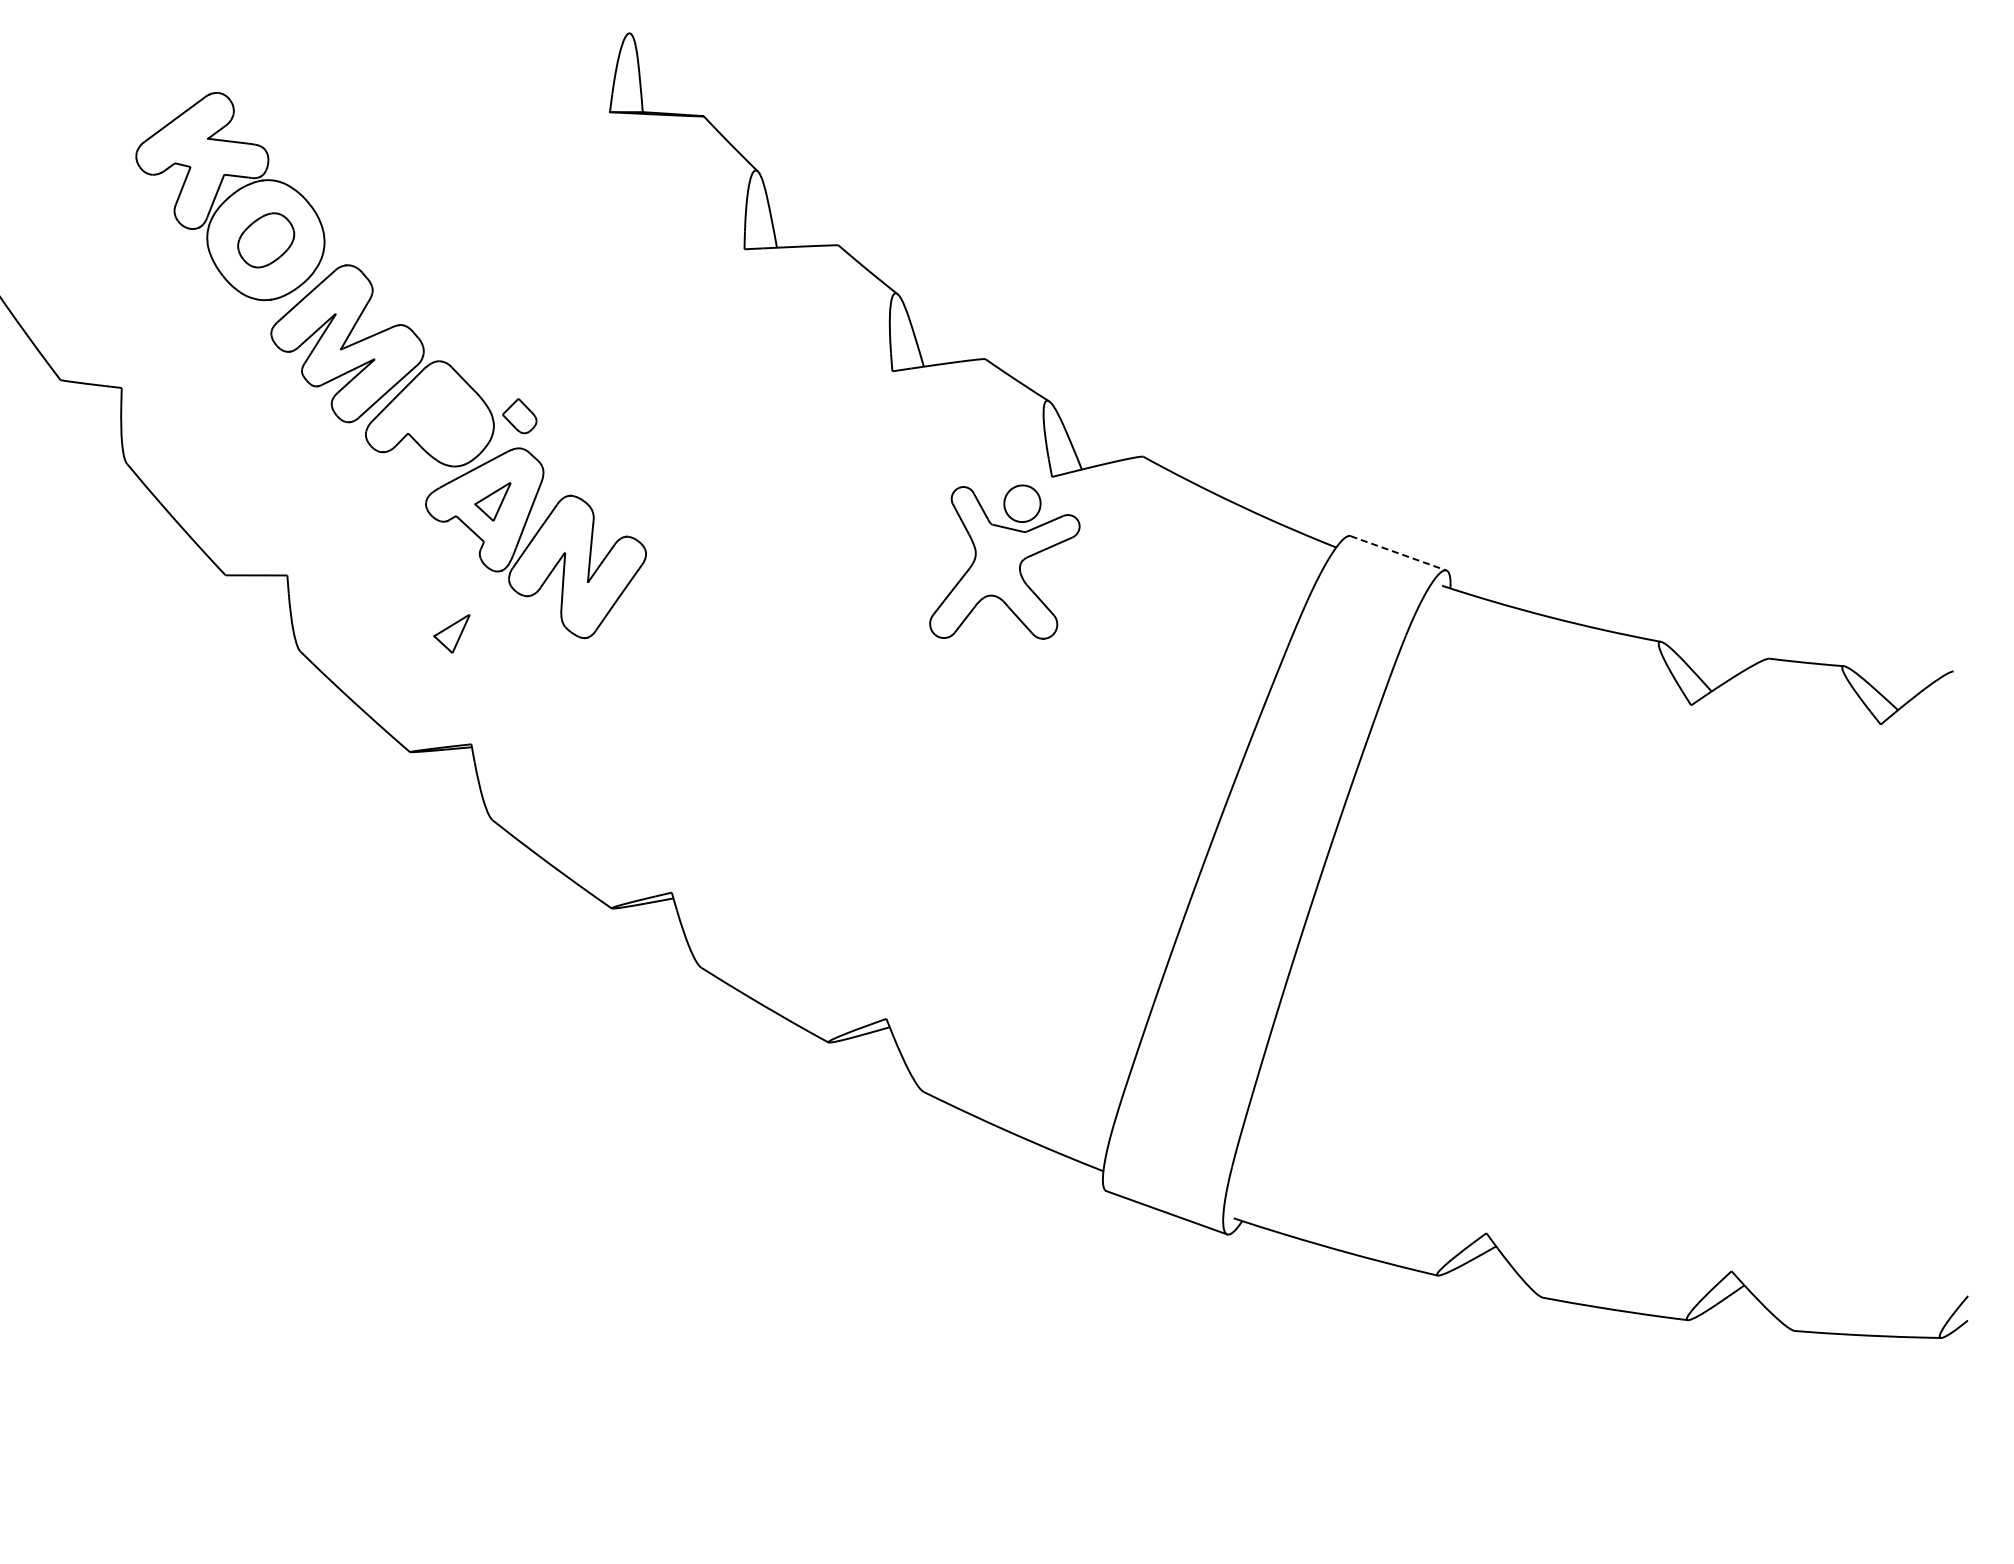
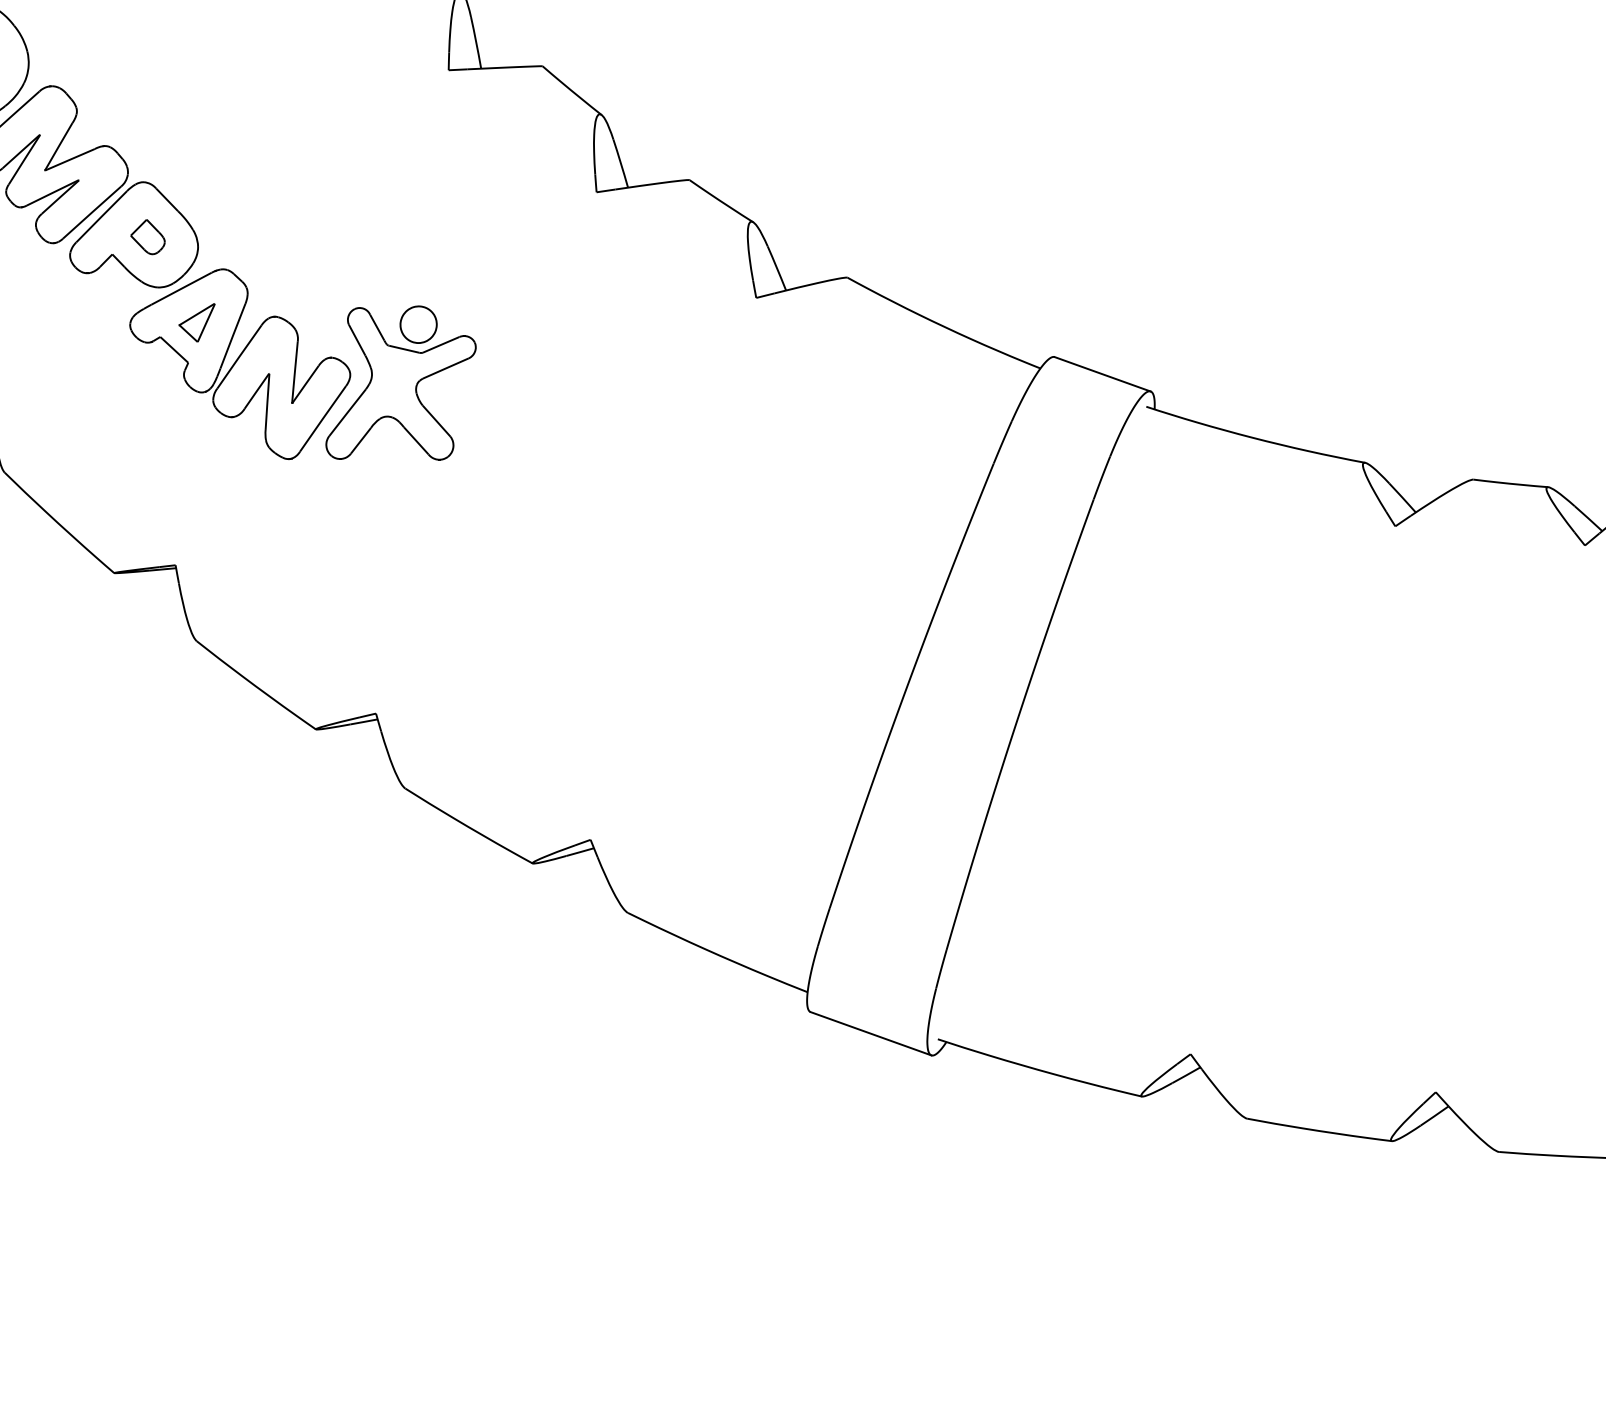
part: (519, 416) -> (147, 237), moved
line: (1398, 553) -> (1102, 374), dashed -> solid
part: (1004, 561) -> (400, 382), moved
part: (451, 633) -> (155, 454), removed

